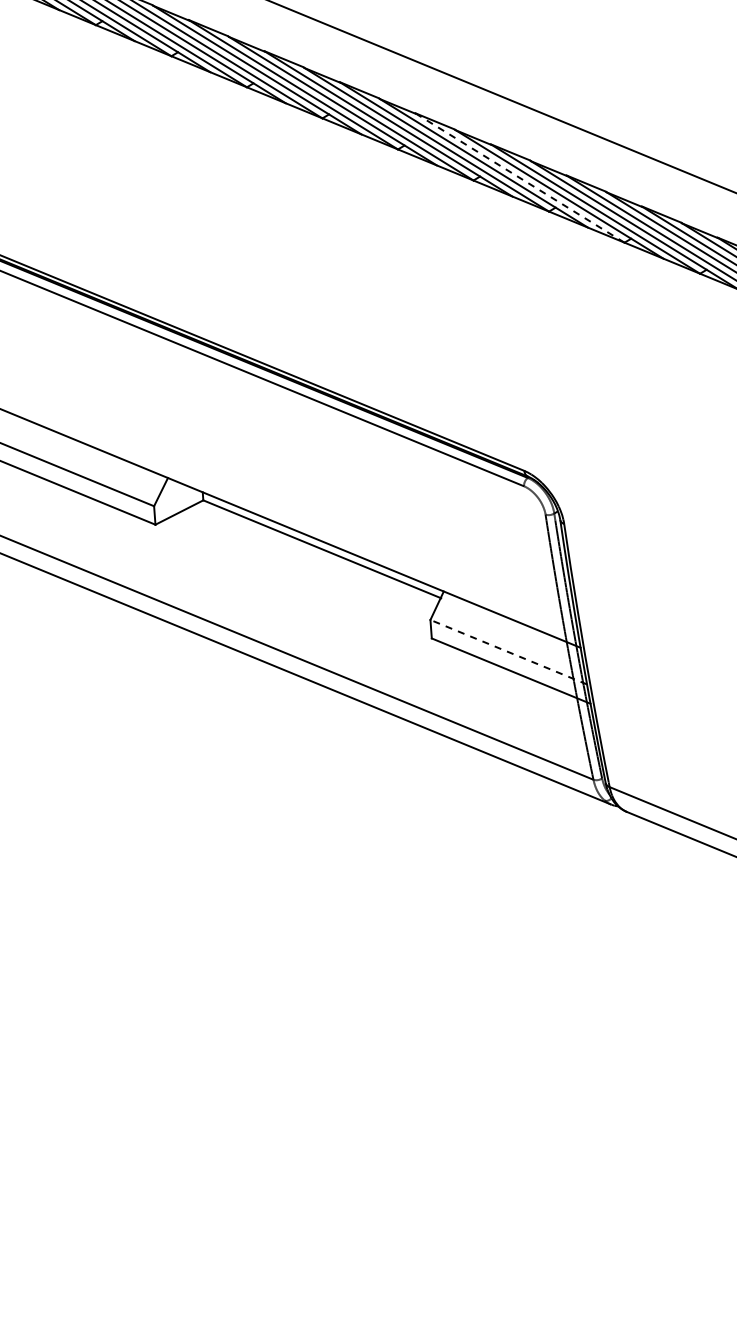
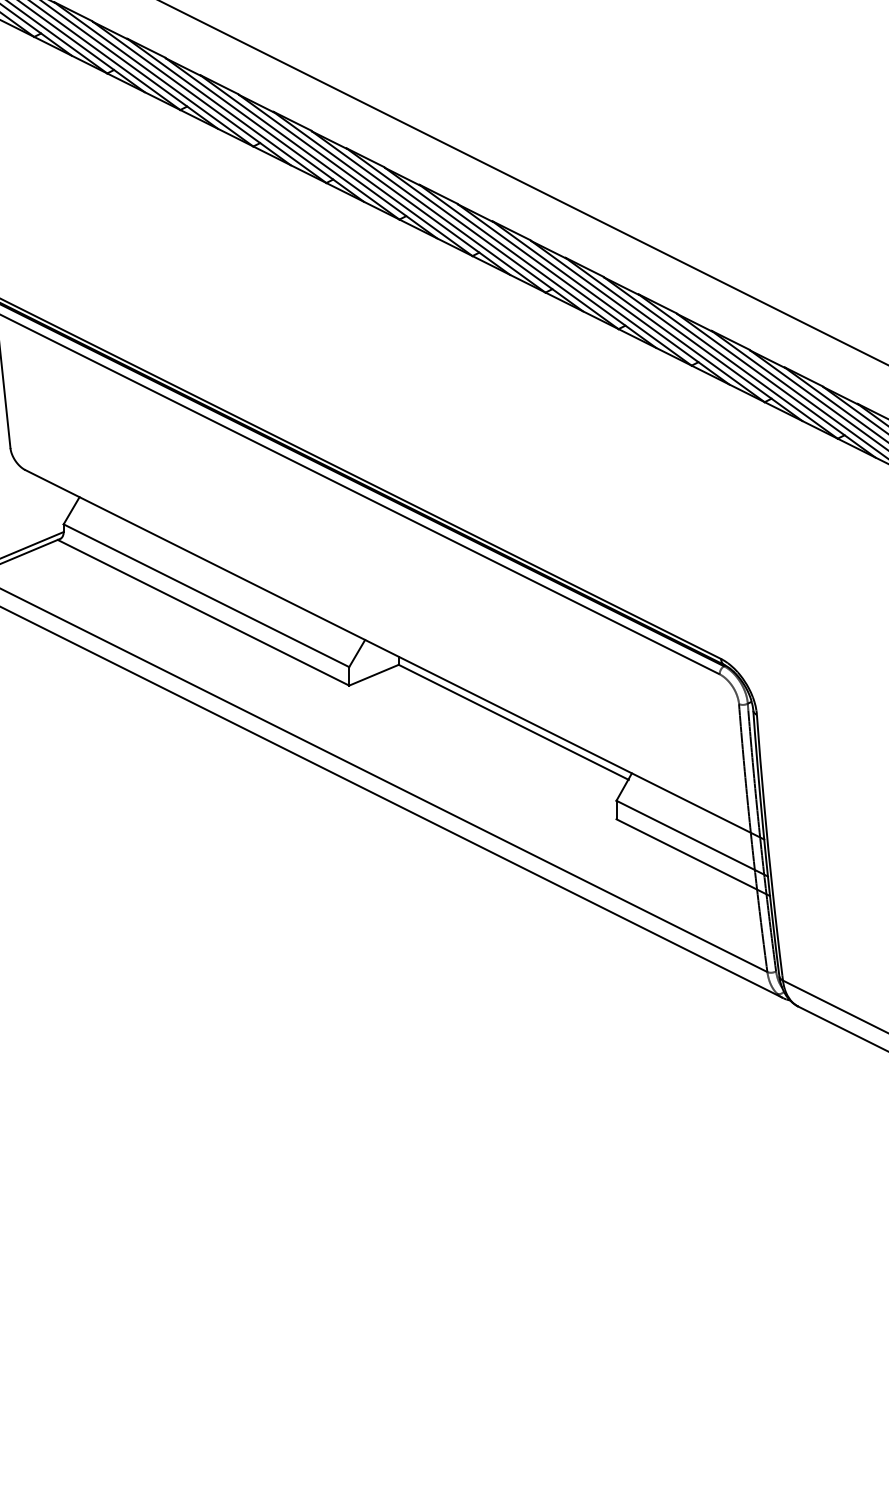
line: (520, 177) -> (738, 366), dashed -> solid
line: (509, 652) -> (692, 838), dashed -> solid

